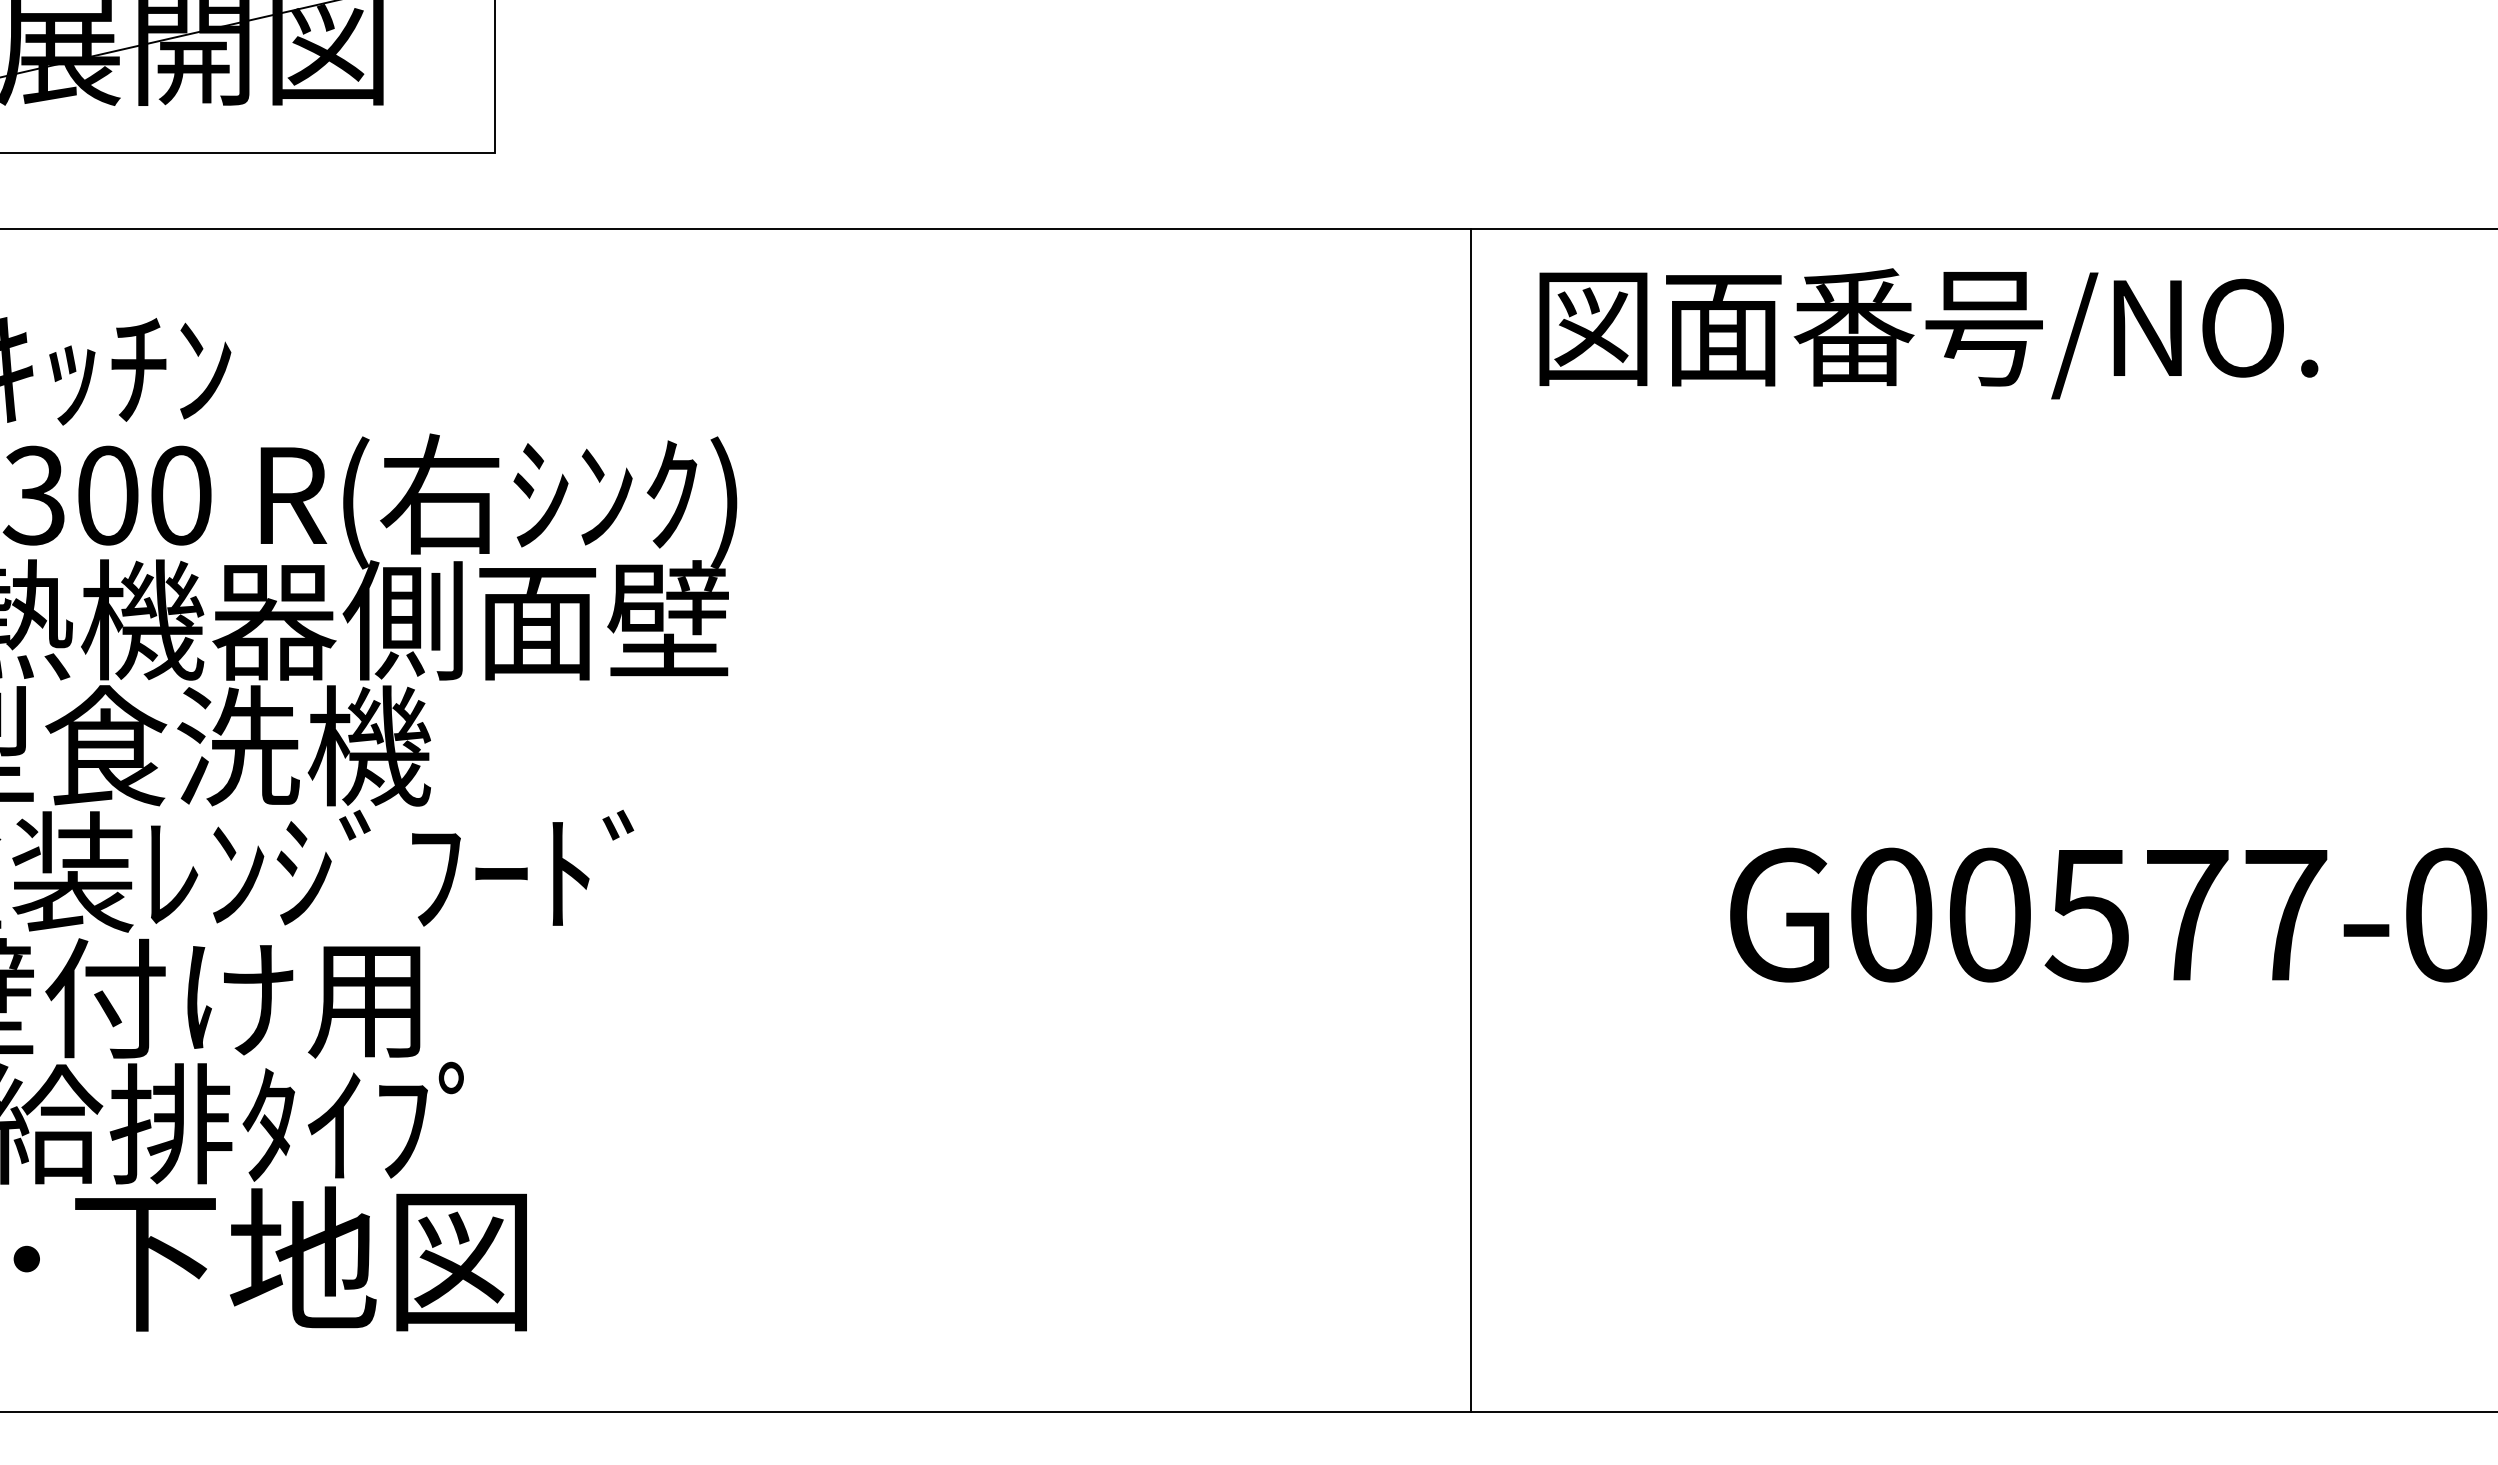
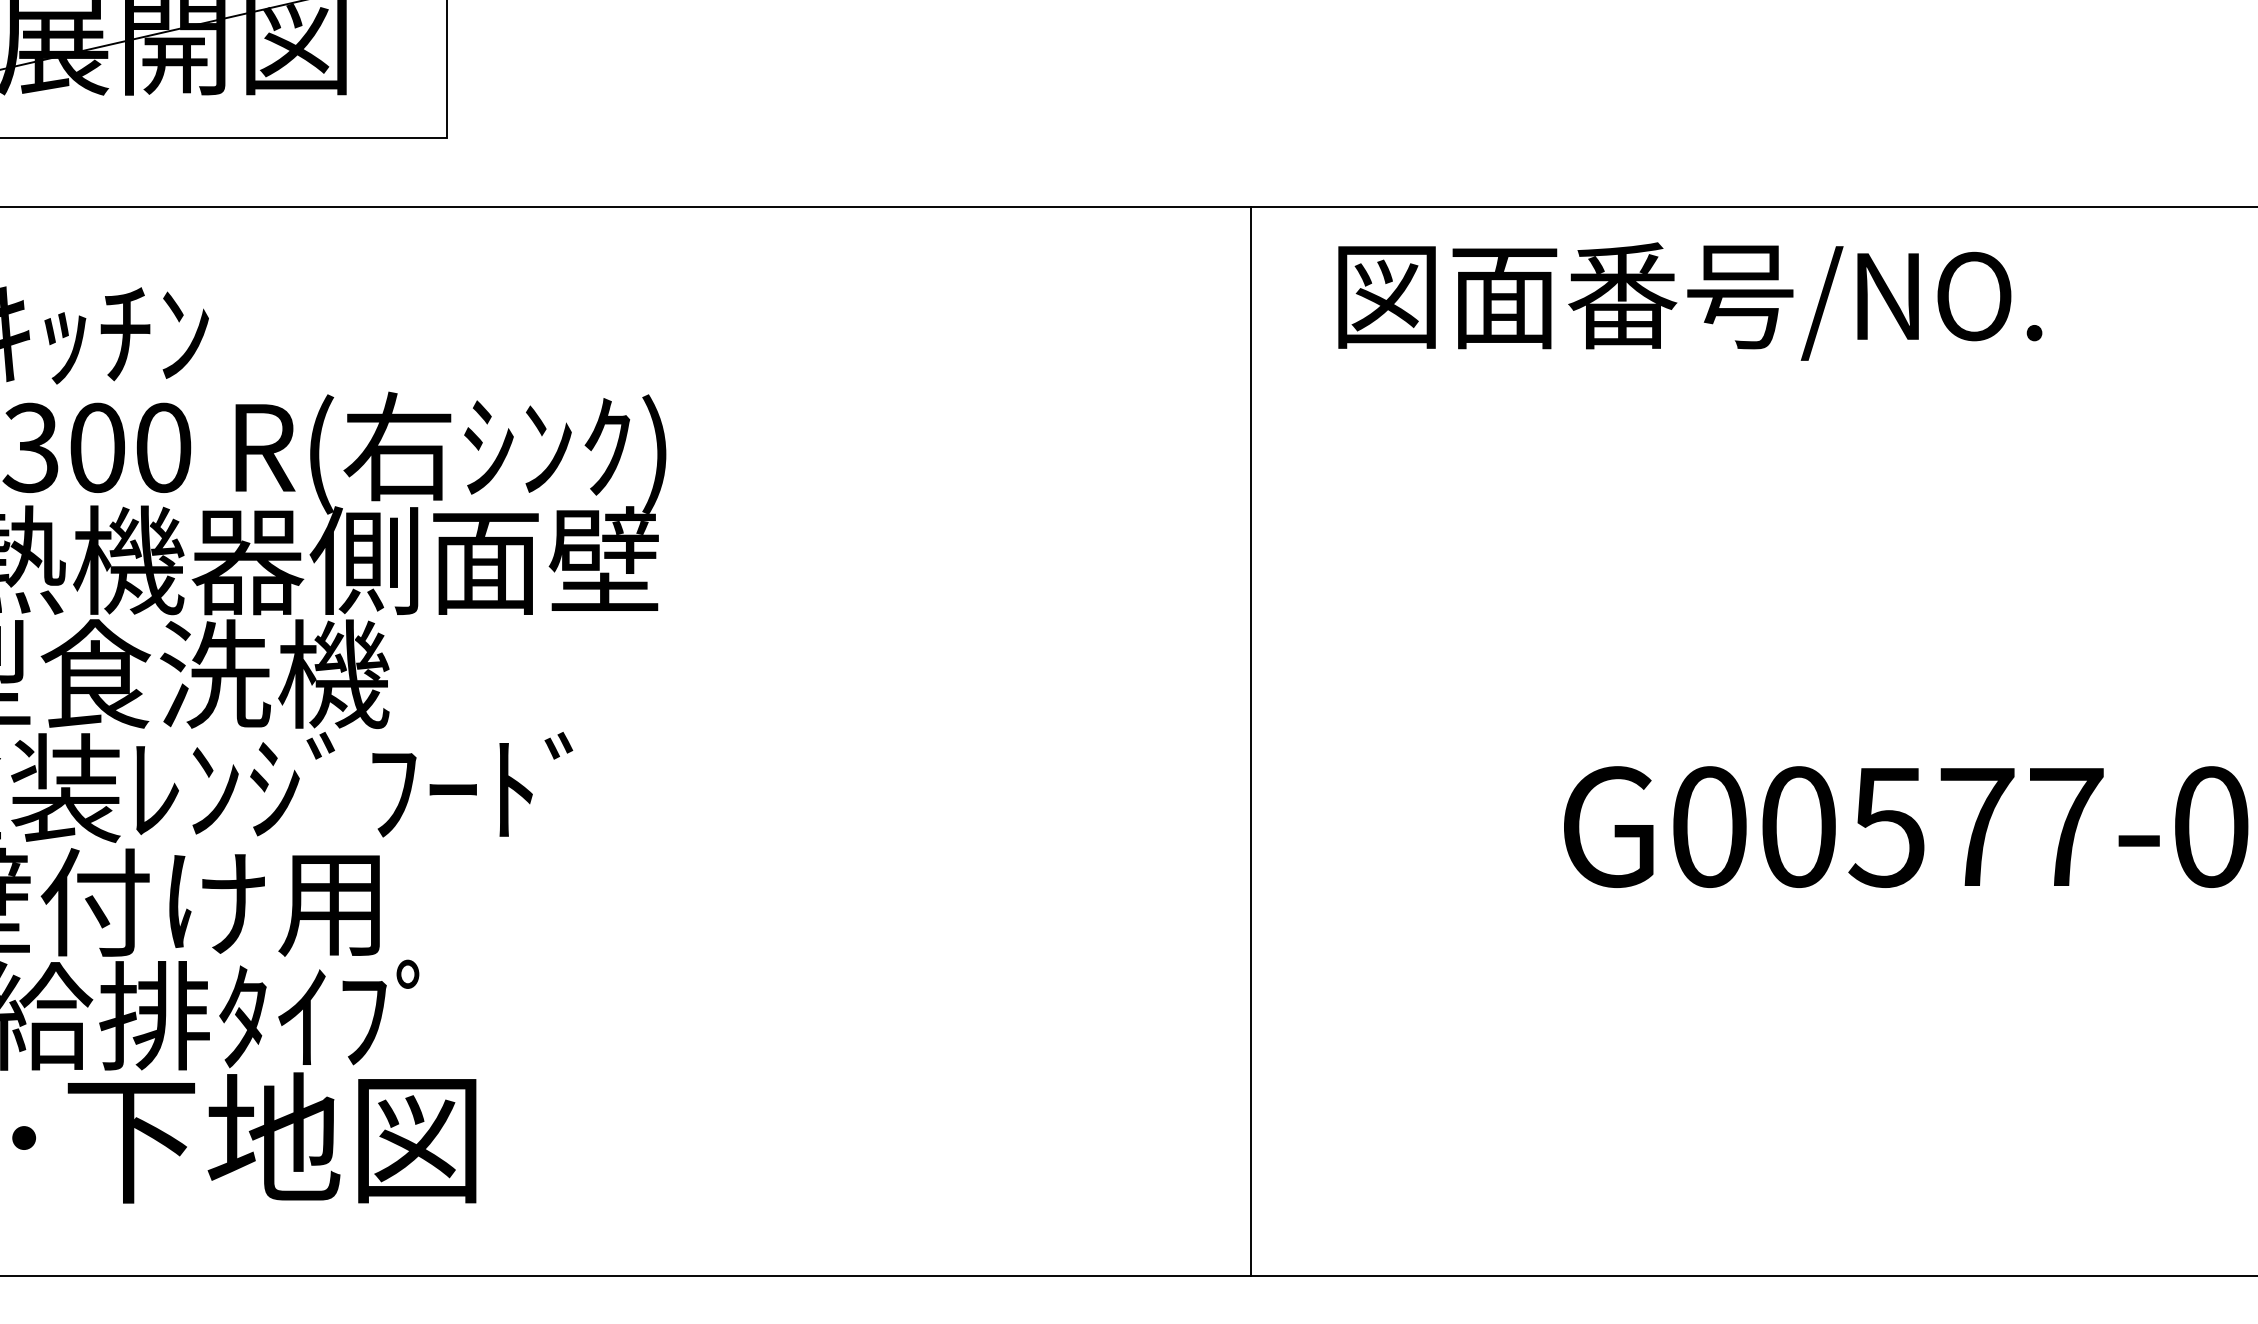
text: (1928, 333) -> (1689, 301), moved
line: (1470, 819) -> (1250, 740), moved

